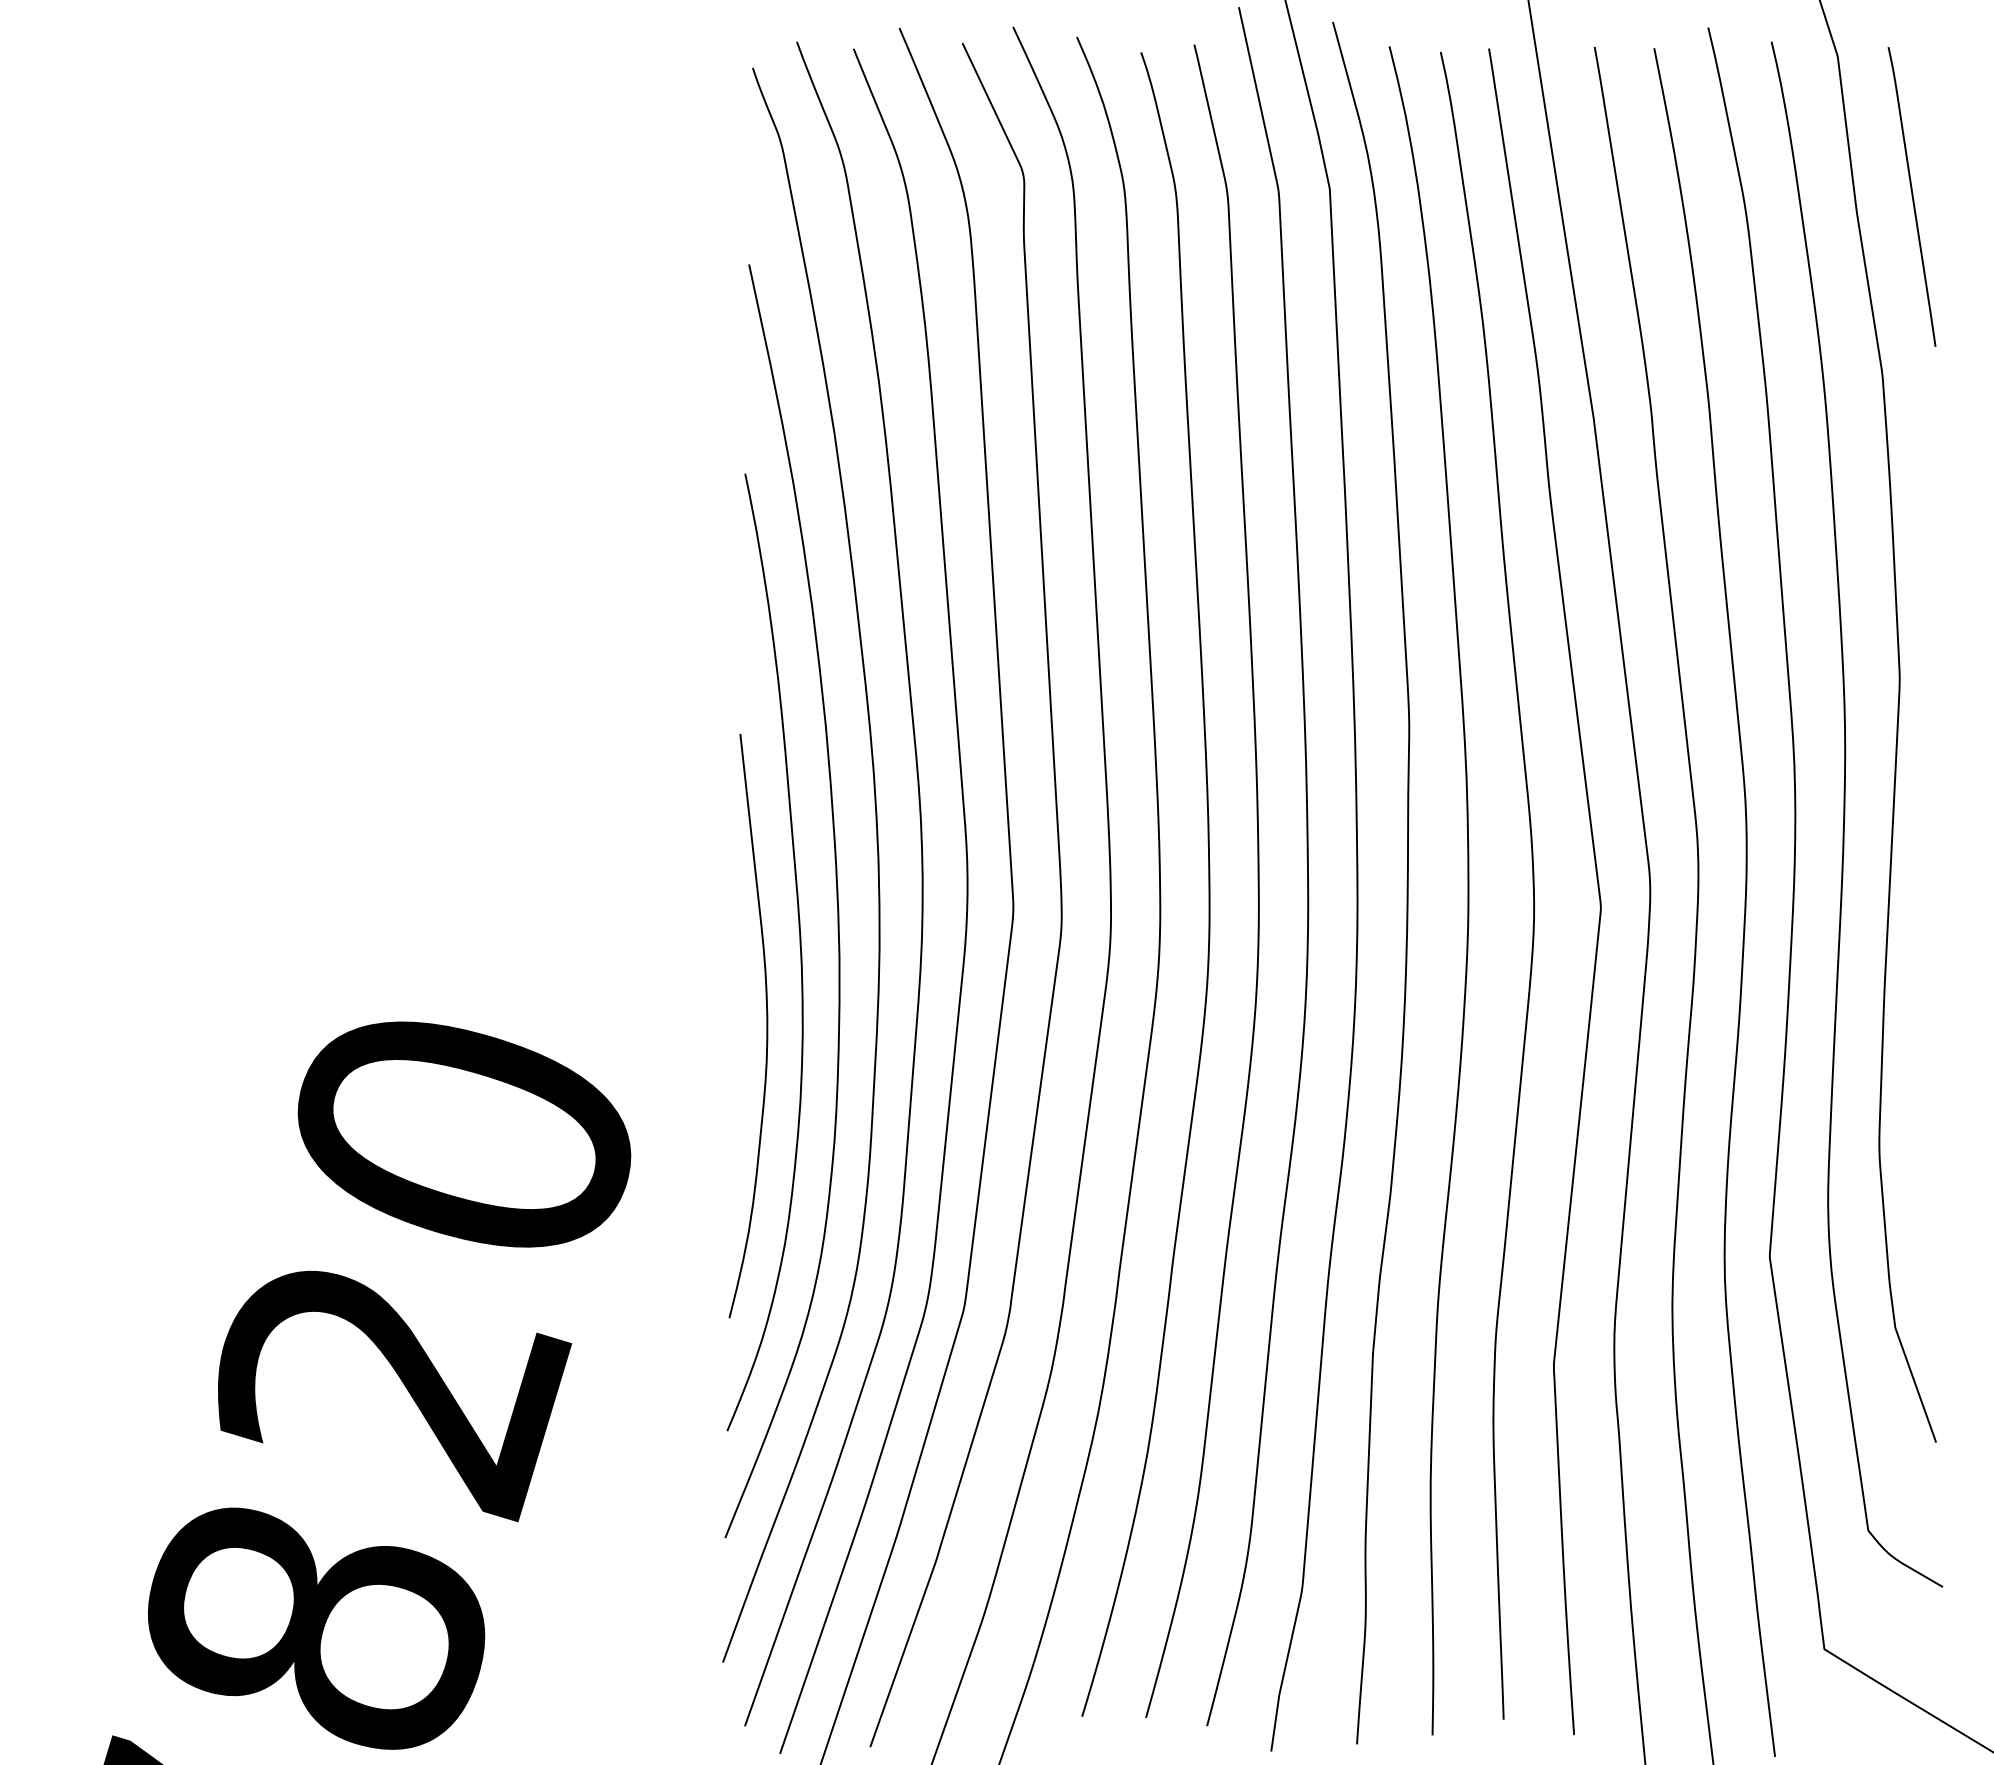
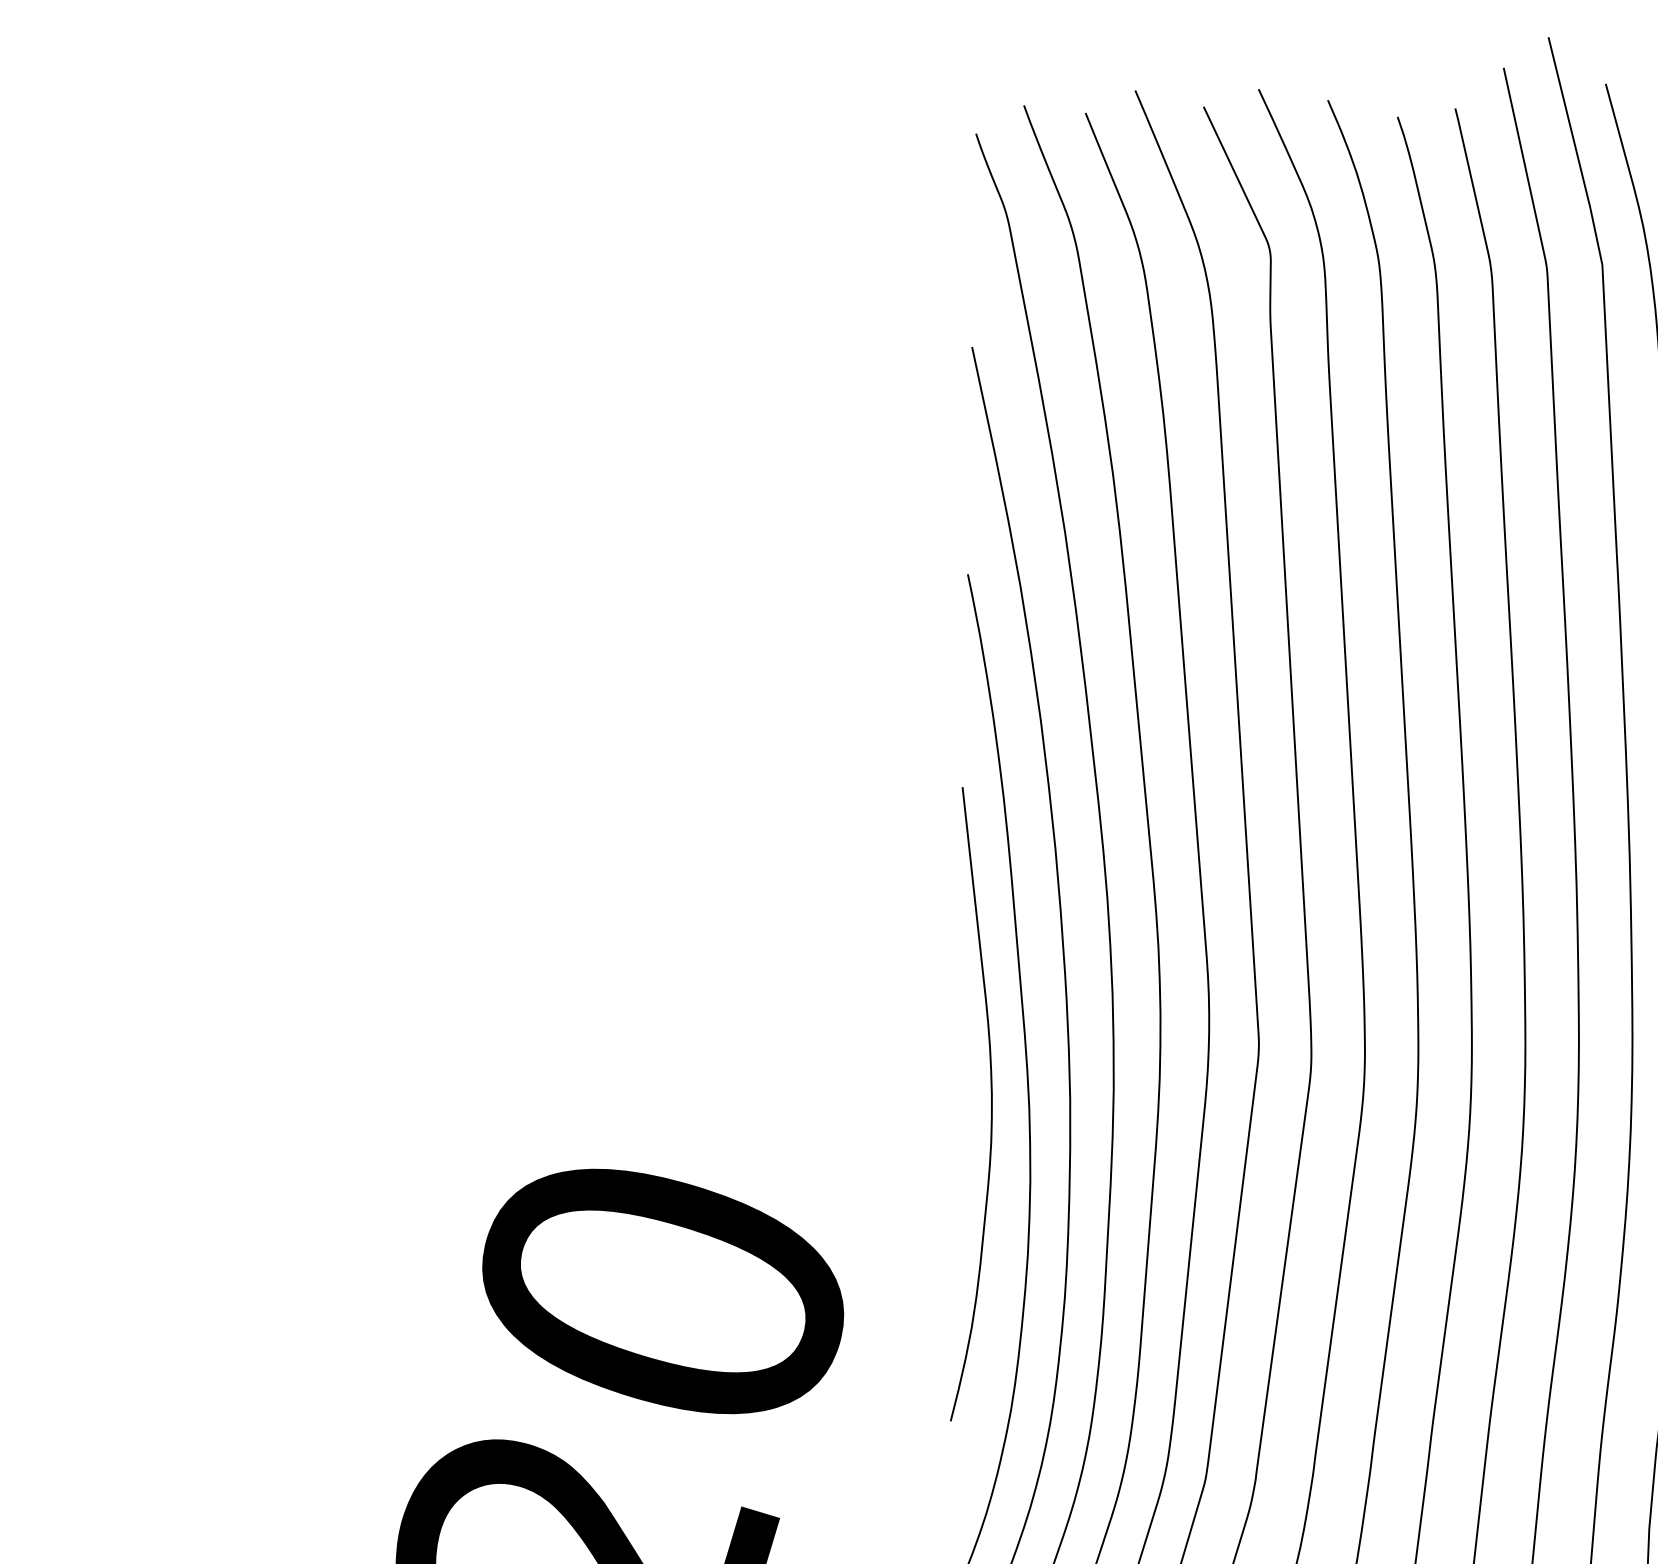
curve: (766, 1025) -> (990, 1103), moved

